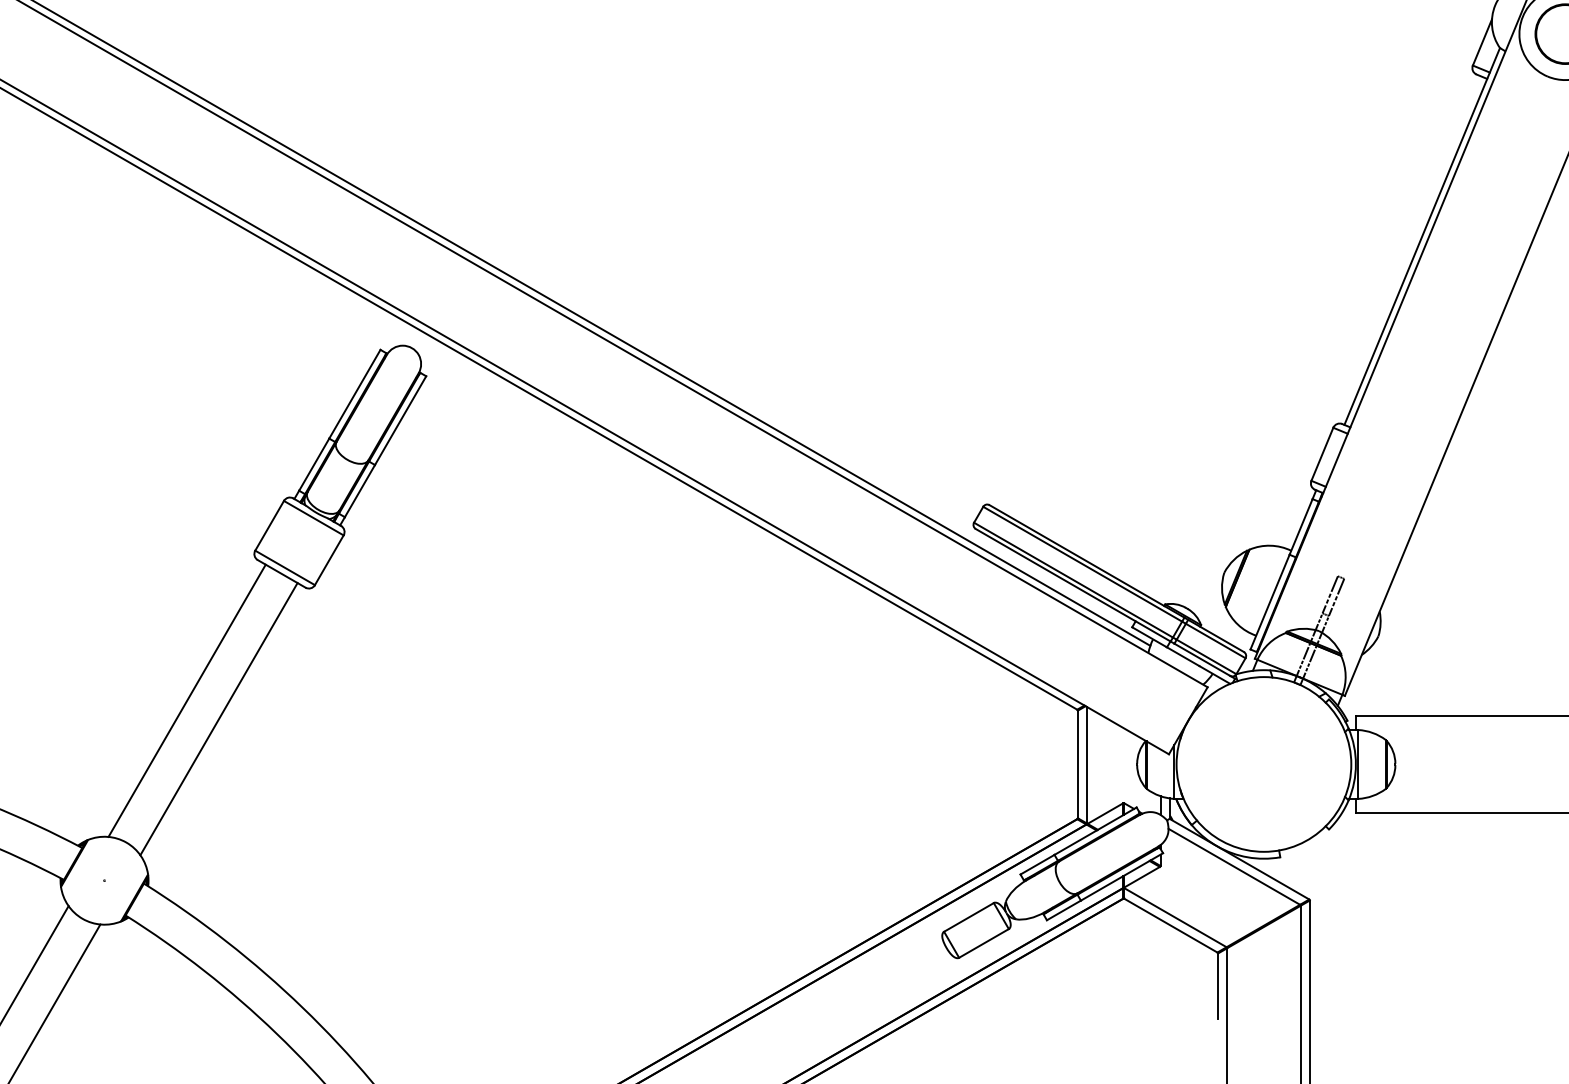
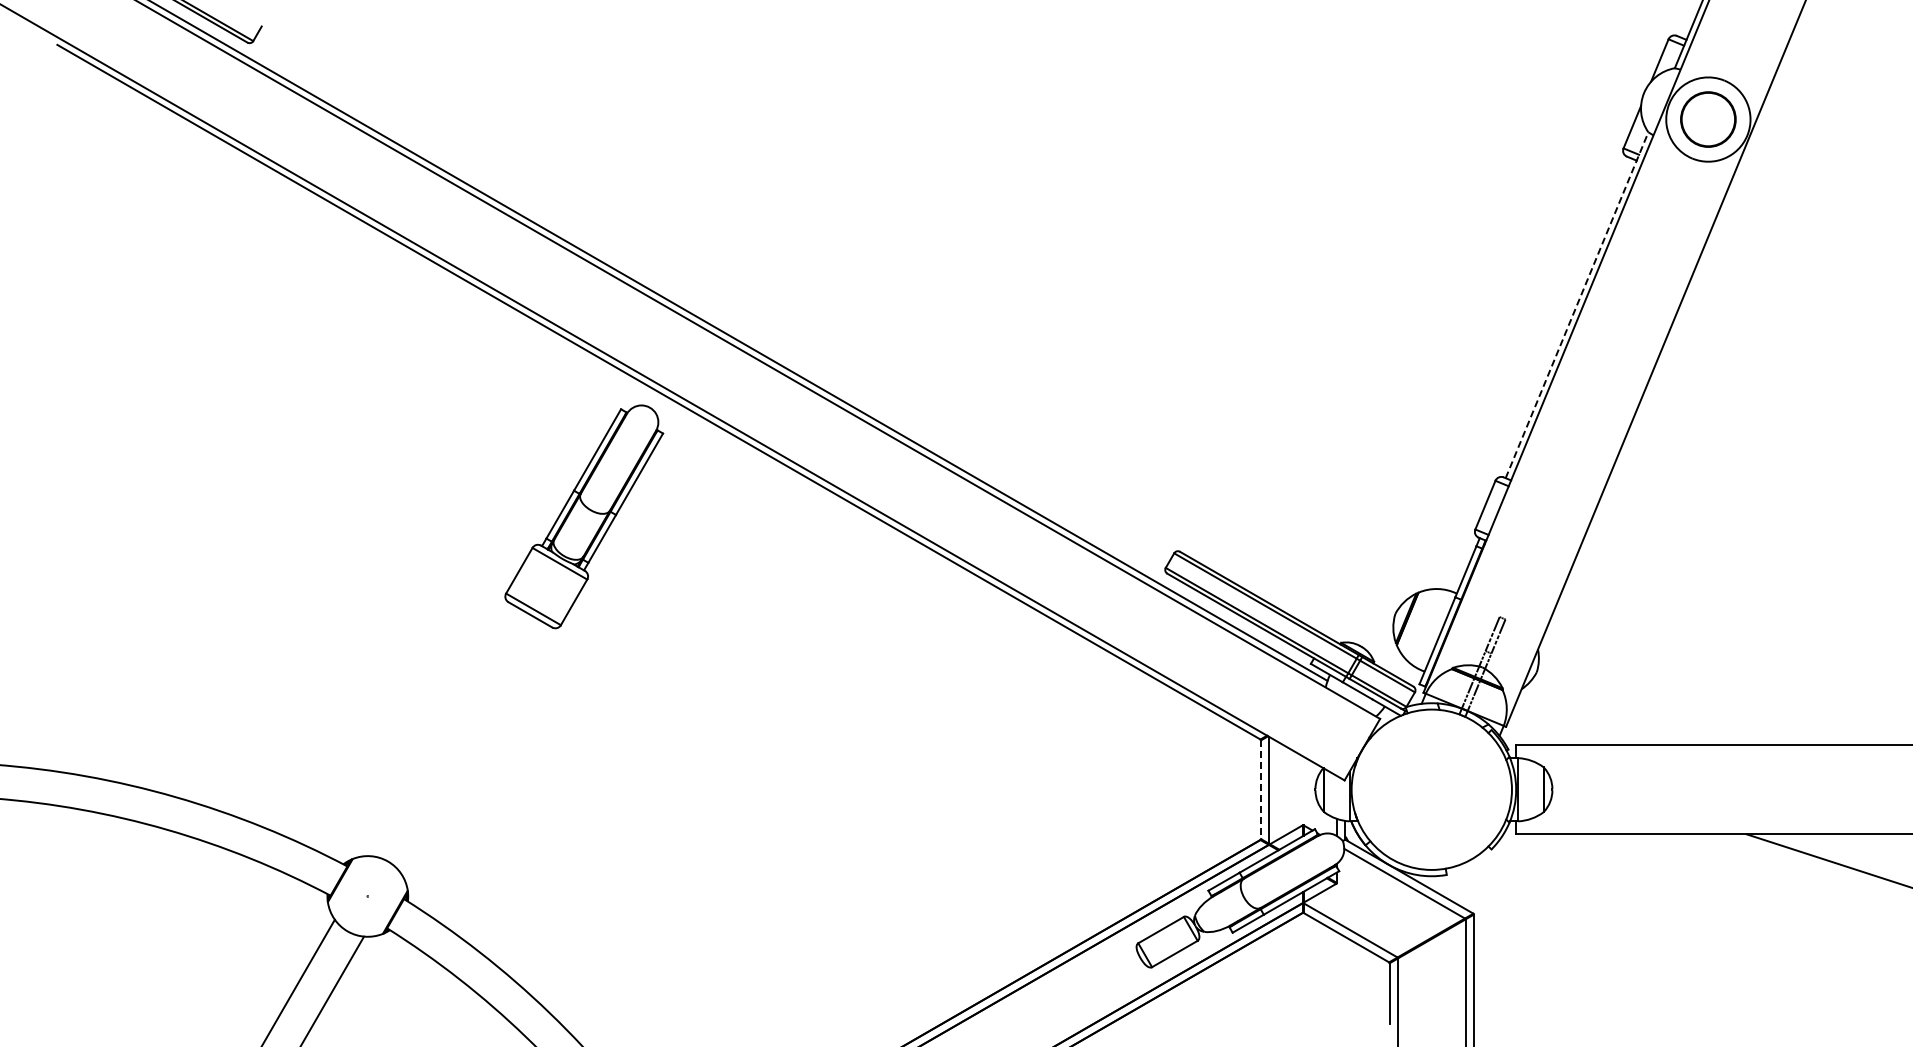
line: (1422, 235) -> (1577, 304), solid -> dashed
line: (186, 700) -> (443, 731), removed
line: (218, 719) -> (472, 748), removed
line: (1078, 765) -> (1261, 790), solid -> dashed

